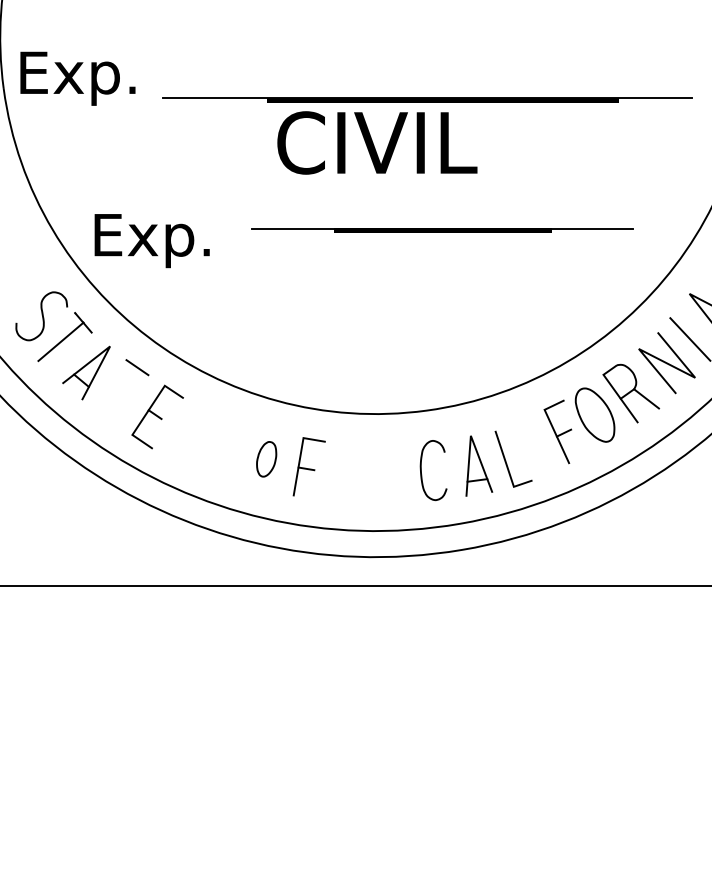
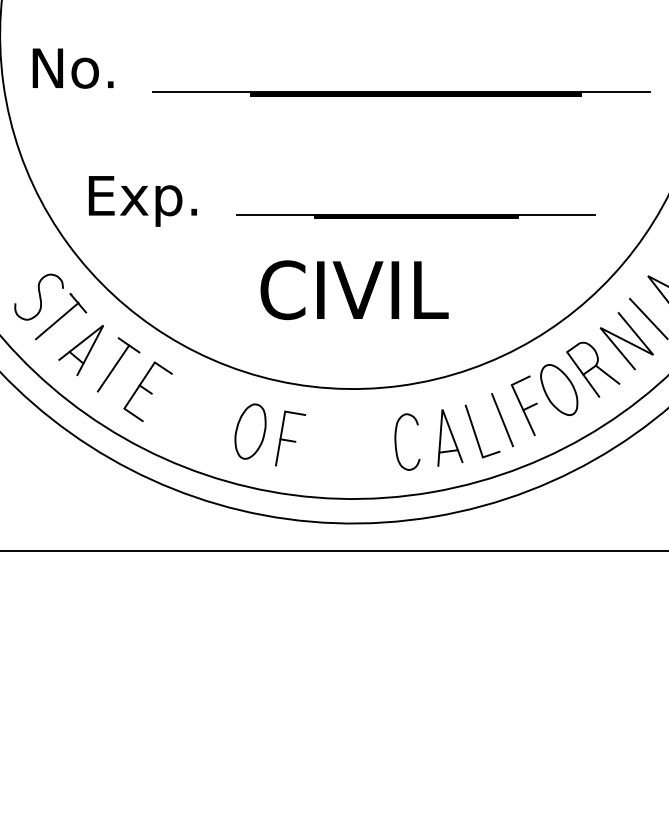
text: (78, 78) -> (73, 73), Exp. -> No.
text: (377, 143) -> (354, 290), moved
text: (151, 241) -> (142, 201), moved
line: (120, 392) -> (113, 368), added
line: (534, 447) -> (502, 420), added
part: (266, 459) -> (250, 431), size x1.67

